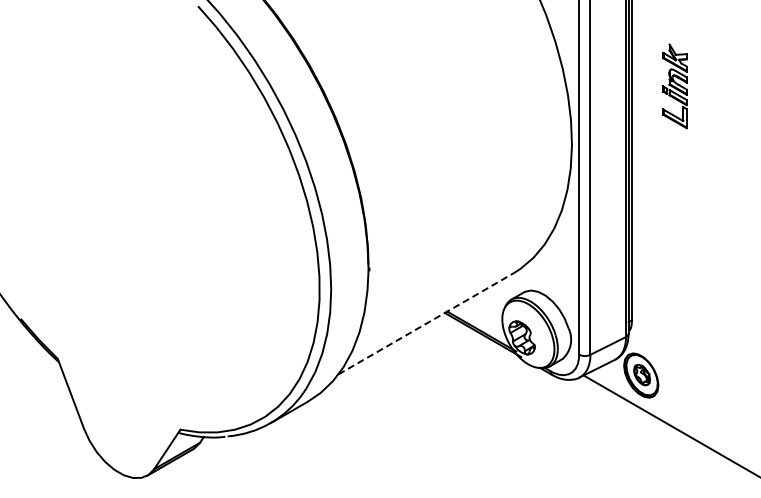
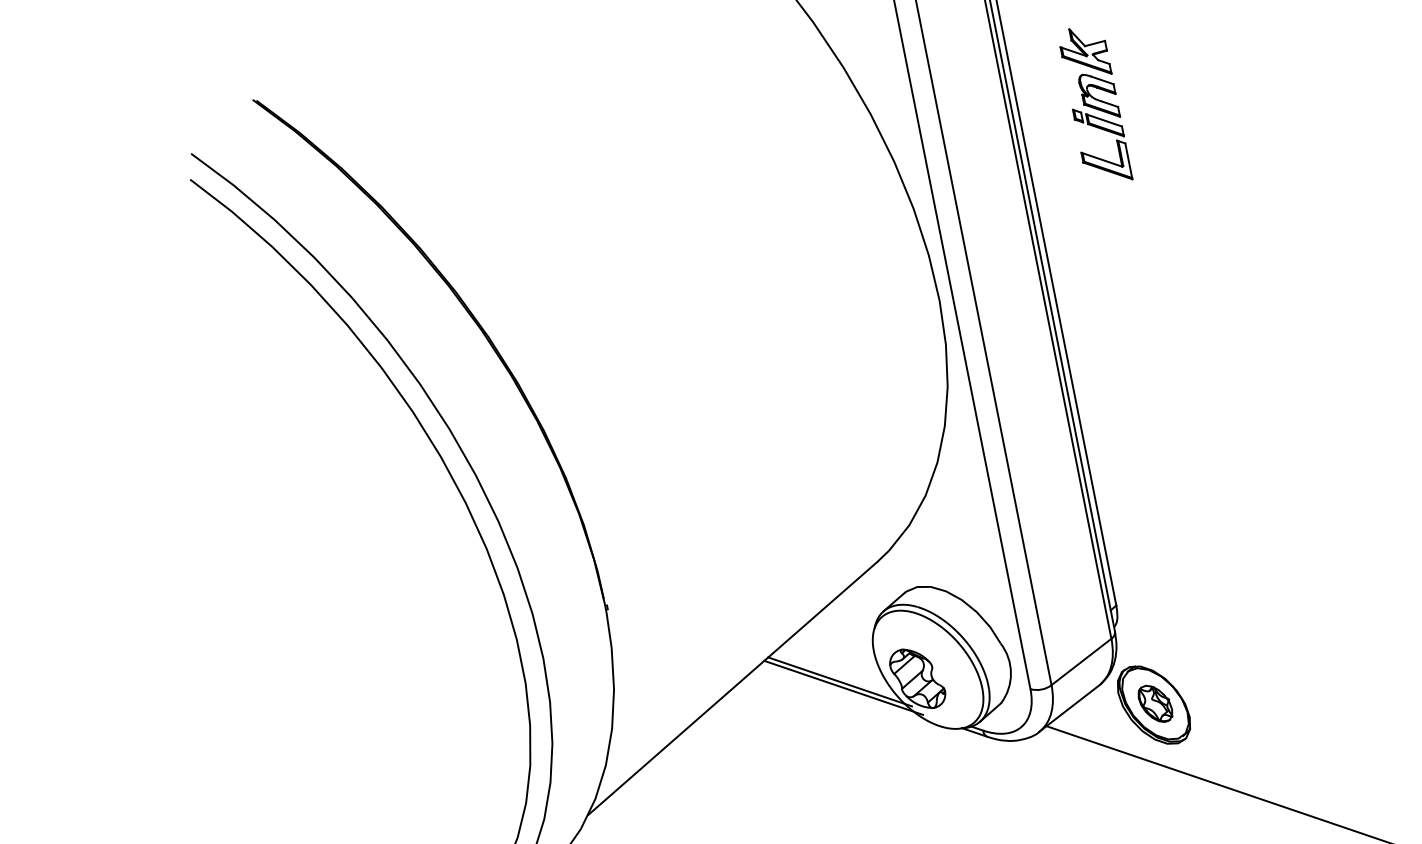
part: (674, 86) -> (1094, 105), moved
line: (425, 323) -> (732, 687), dashed -> solid

